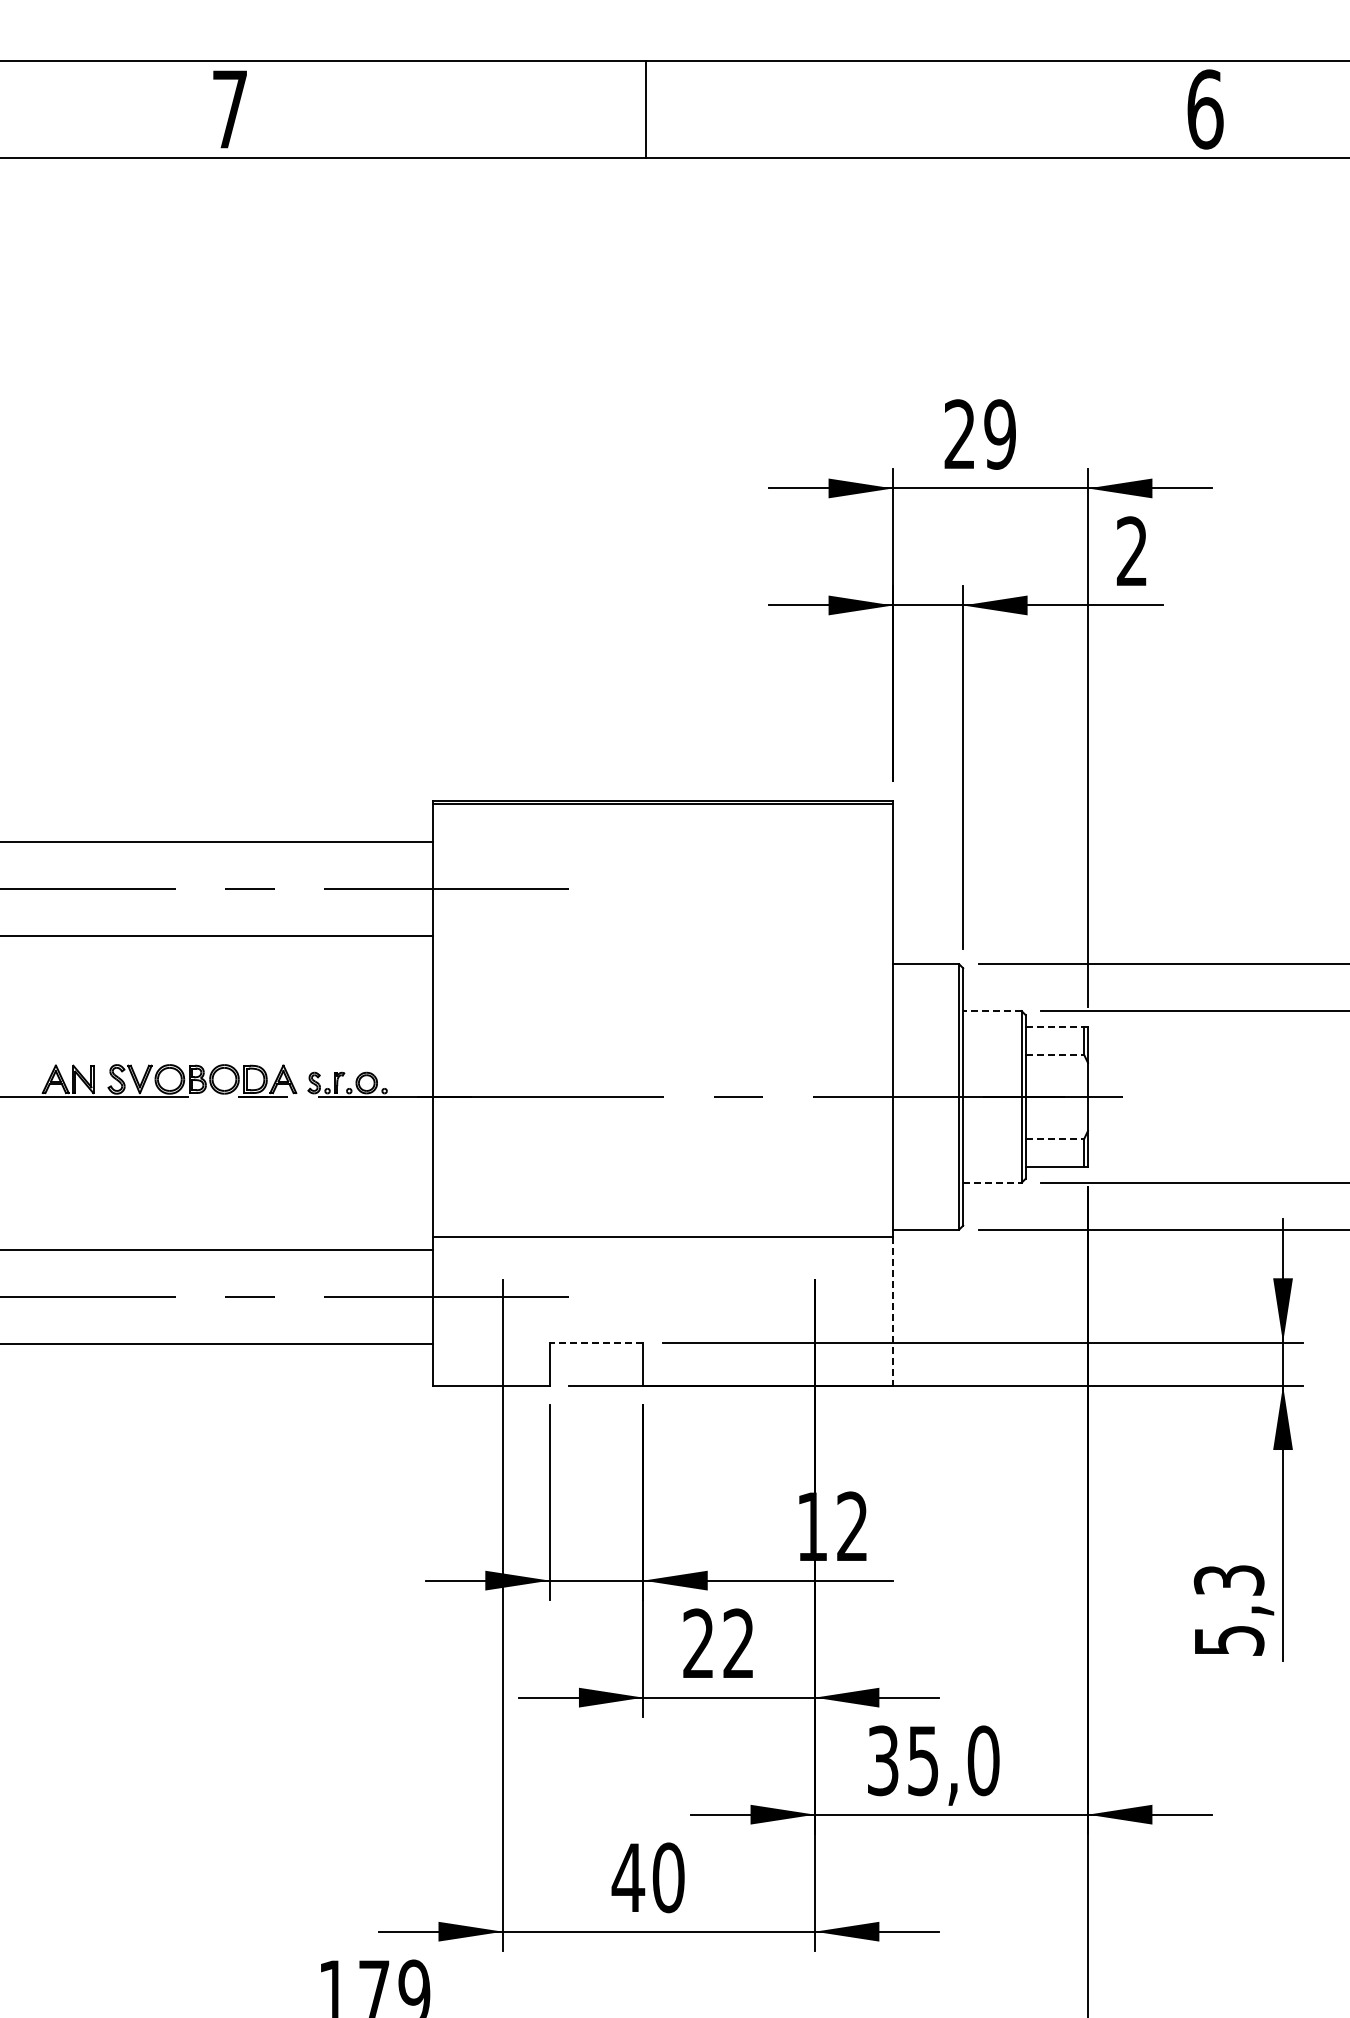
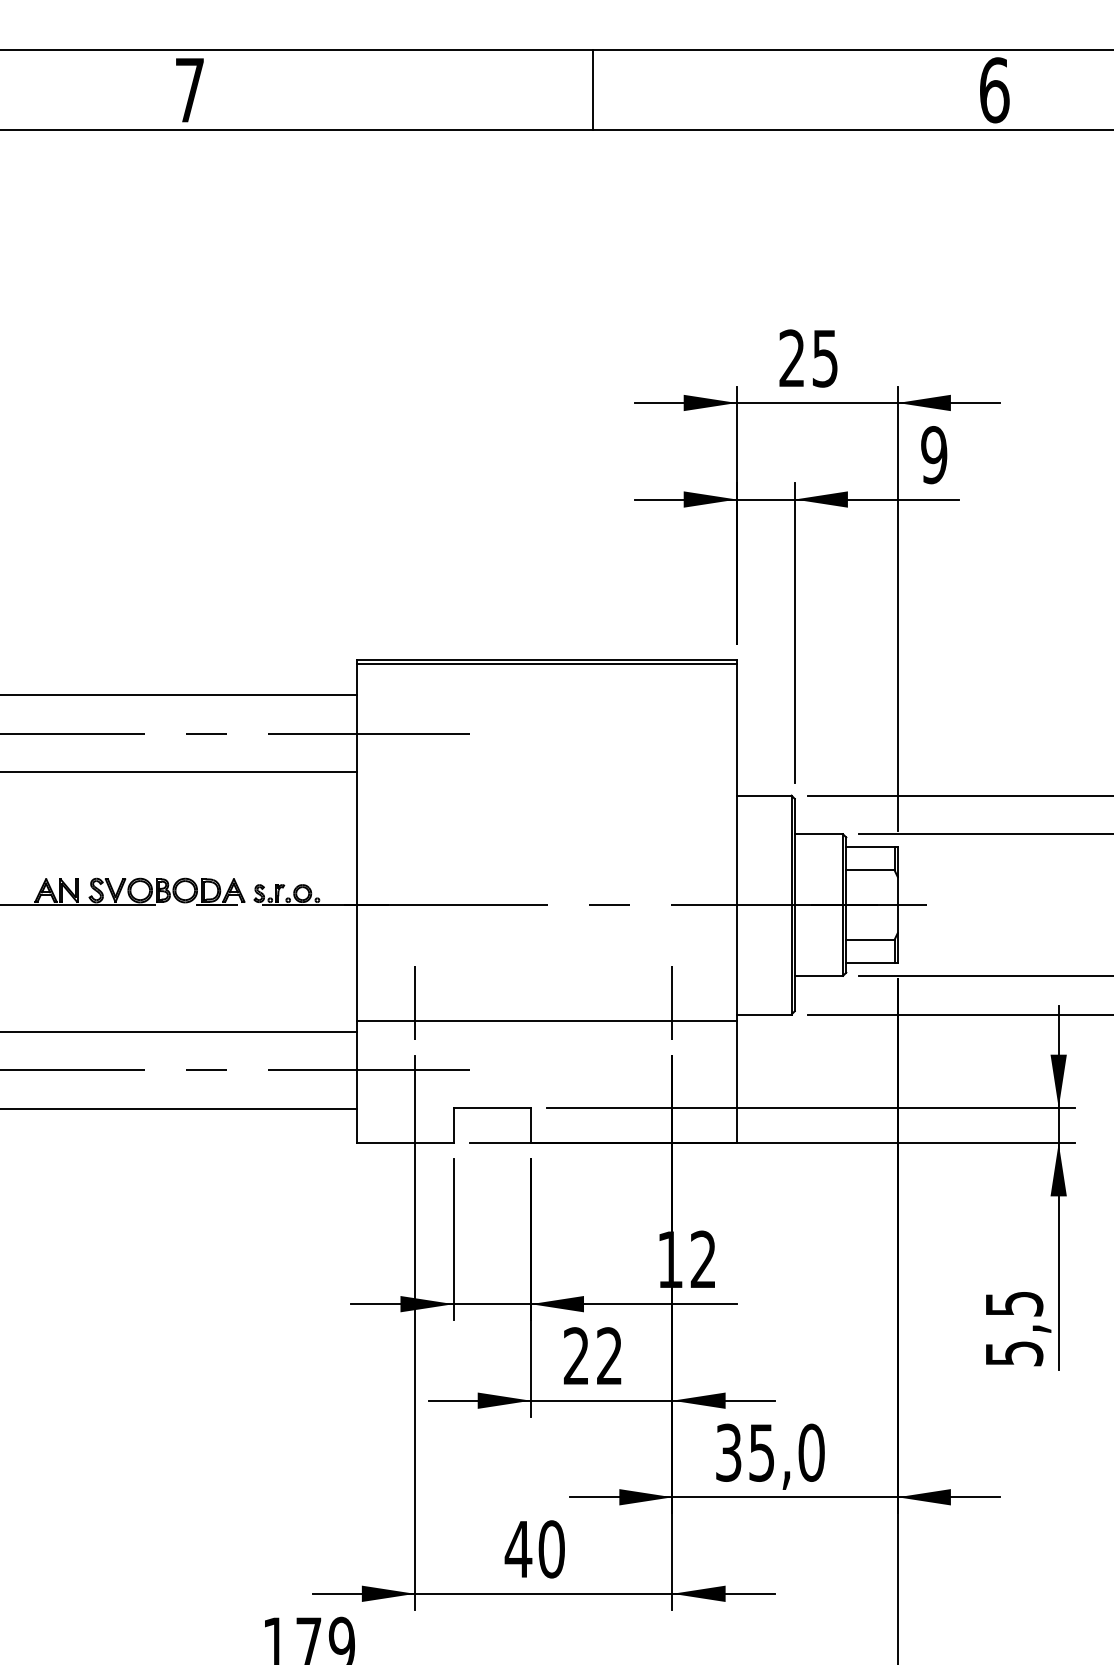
line: (645, 109) -> (592, 90), moved
text: (999, 434) -> (824, 358), 29 -> 25
text: (1131, 551) -> (933, 455), 2 -> 9
line: (991, 1011) -> (818, 834), dashed -> solid
line: (1055, 1026) -> (870, 846), dashed -> solid
line: (1055, 1054) -> (870, 870), dashed -> solid
line: (1055, 1139) -> (870, 940), dashed -> solid
line: (992, 1182) -> (818, 975), dashed -> solid
line: (502, 1215) -> (414, 1002), added
line: (814, 1215) -> (672, 1002), added
line: (892, 1311) -> (736, 1082), dashed -> solid
line: (596, 1342) -> (492, 1107), dashed -> solid
text: (1228, 1580) -> (1013, 1304), 5,3 -> 5,5

